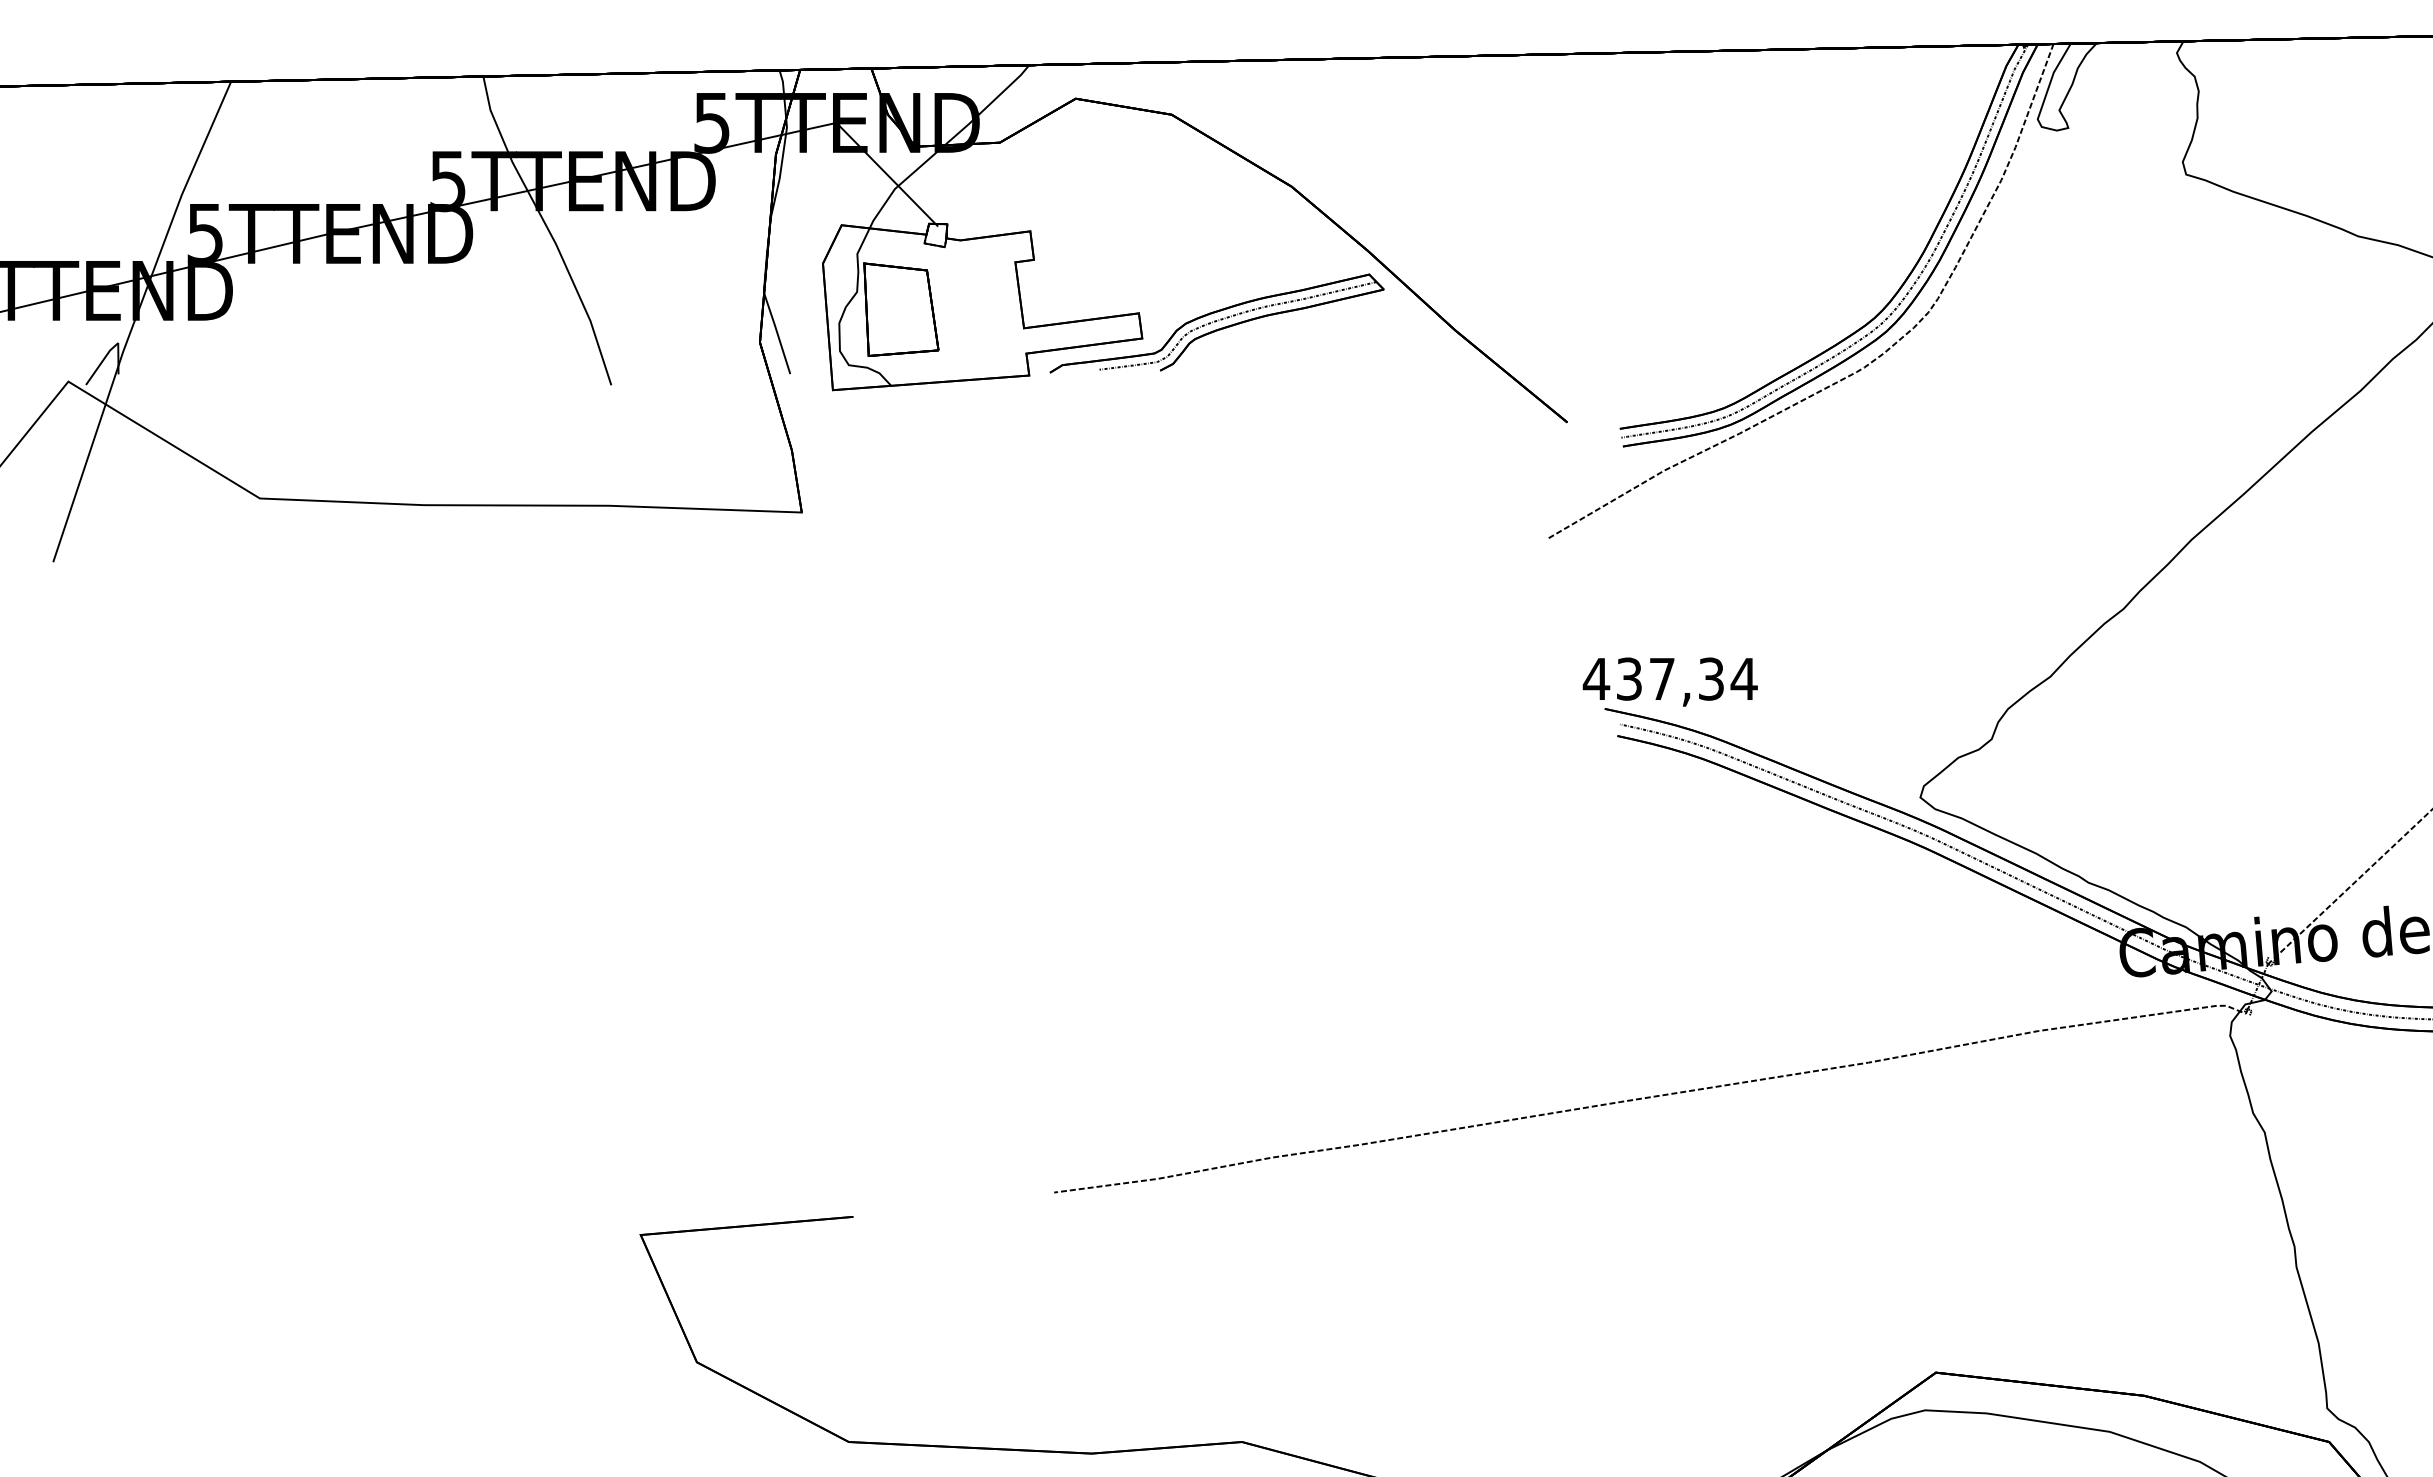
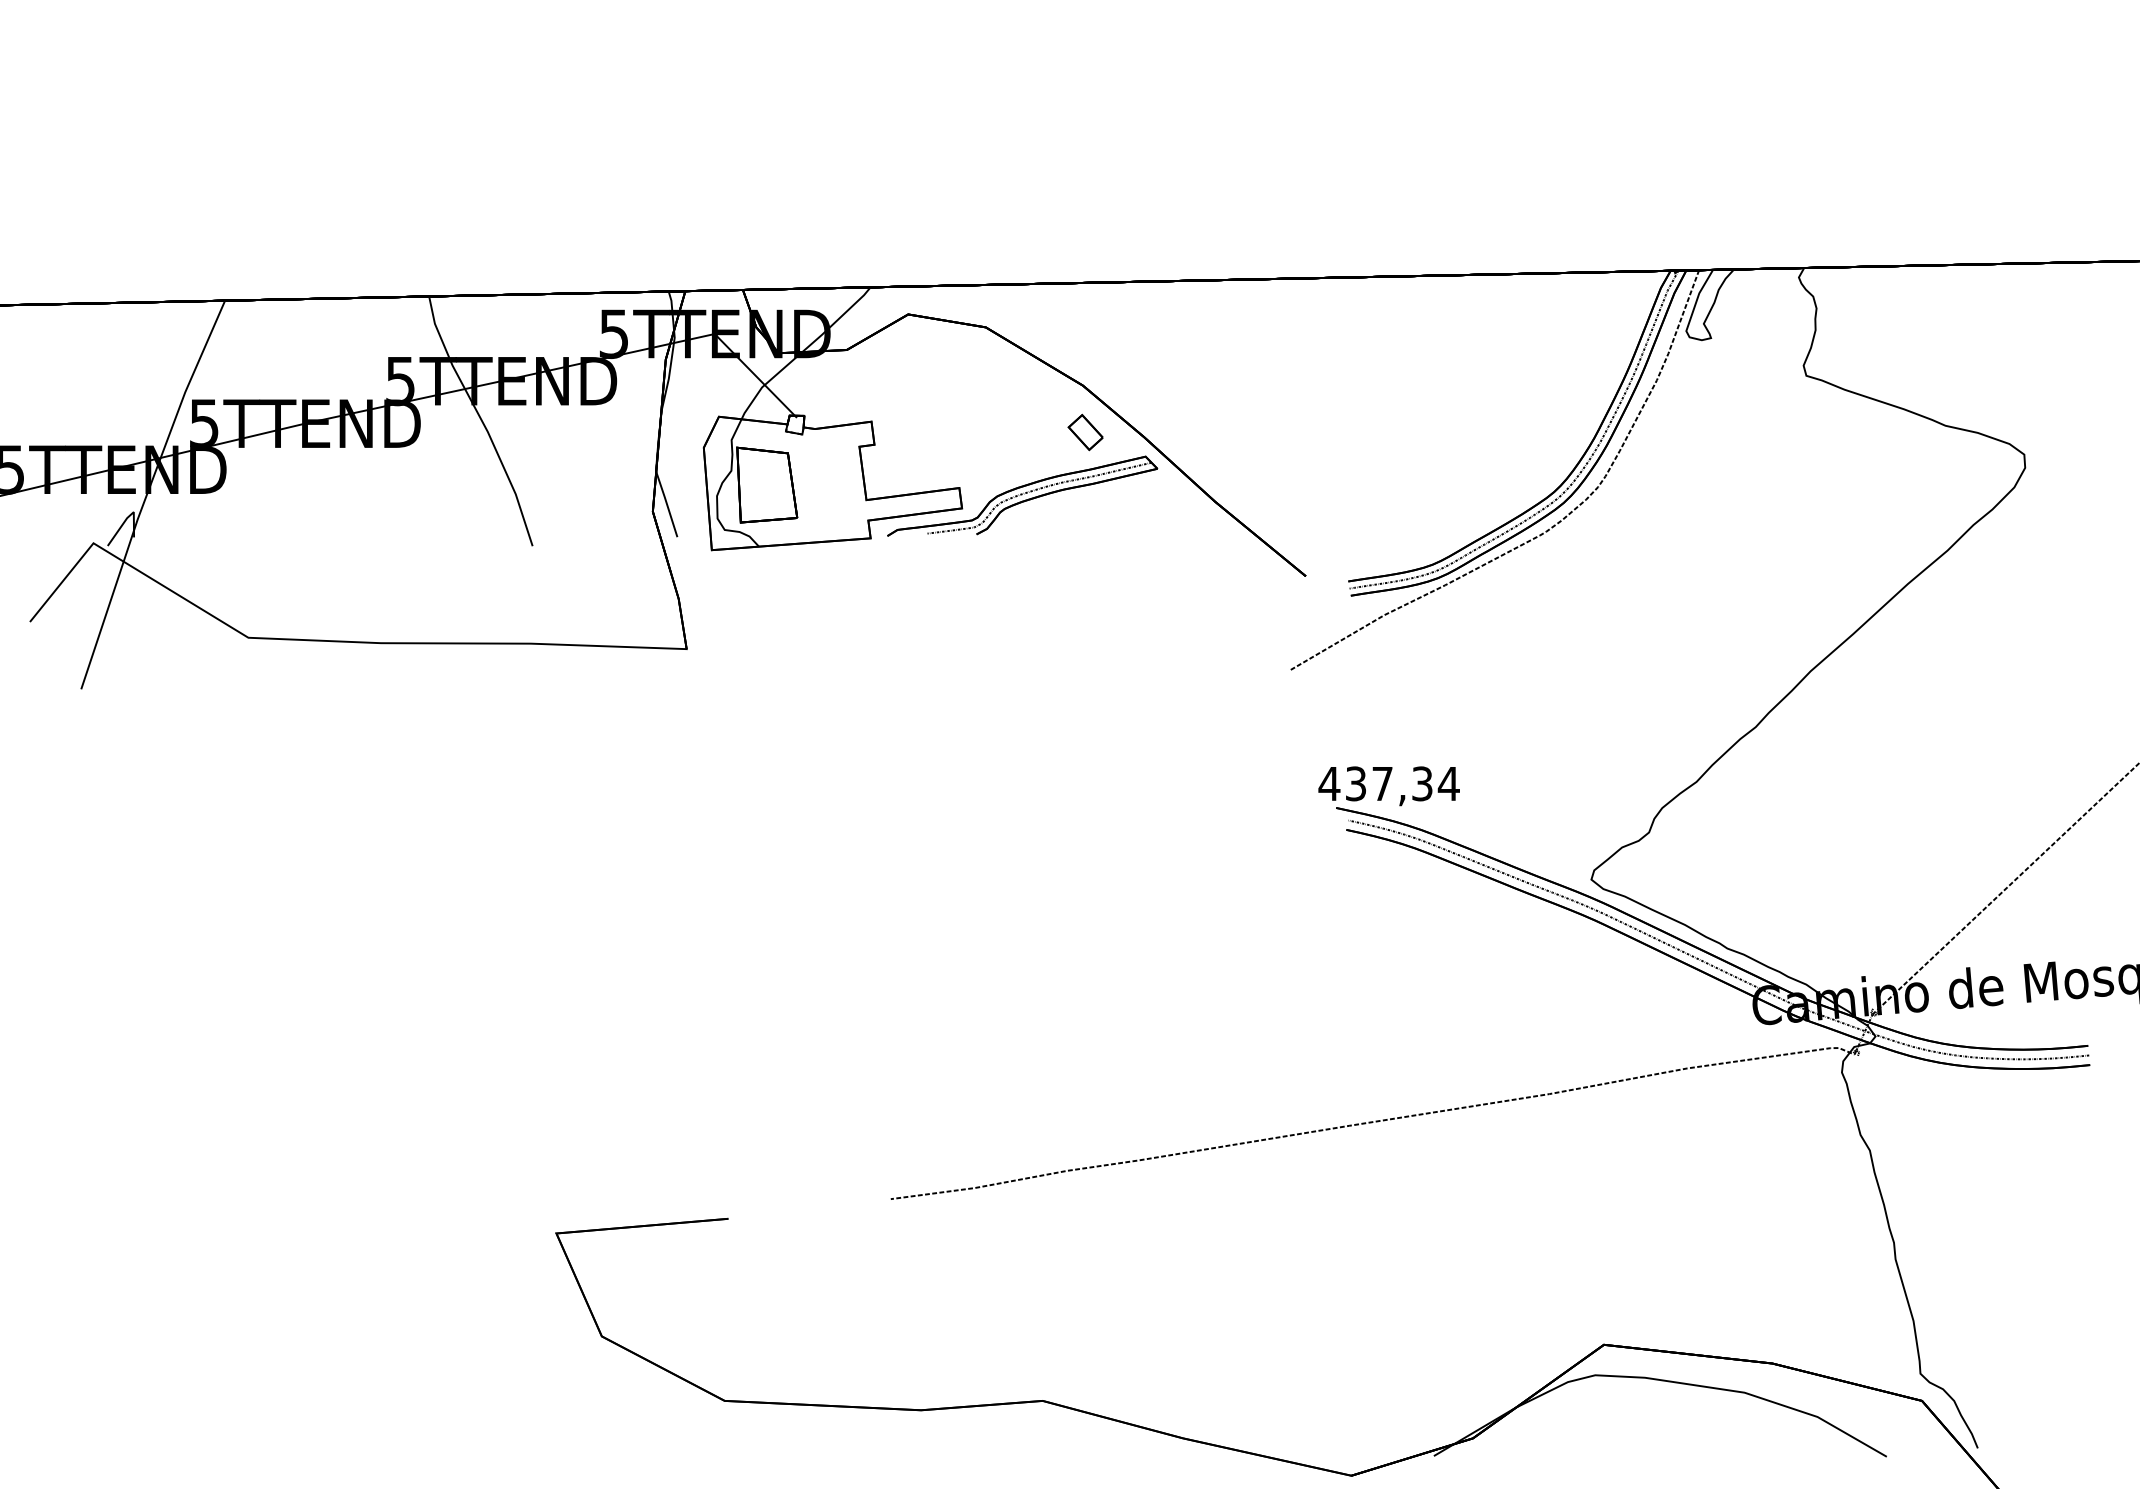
part: (1294, 244) -> (1085, 432), added

